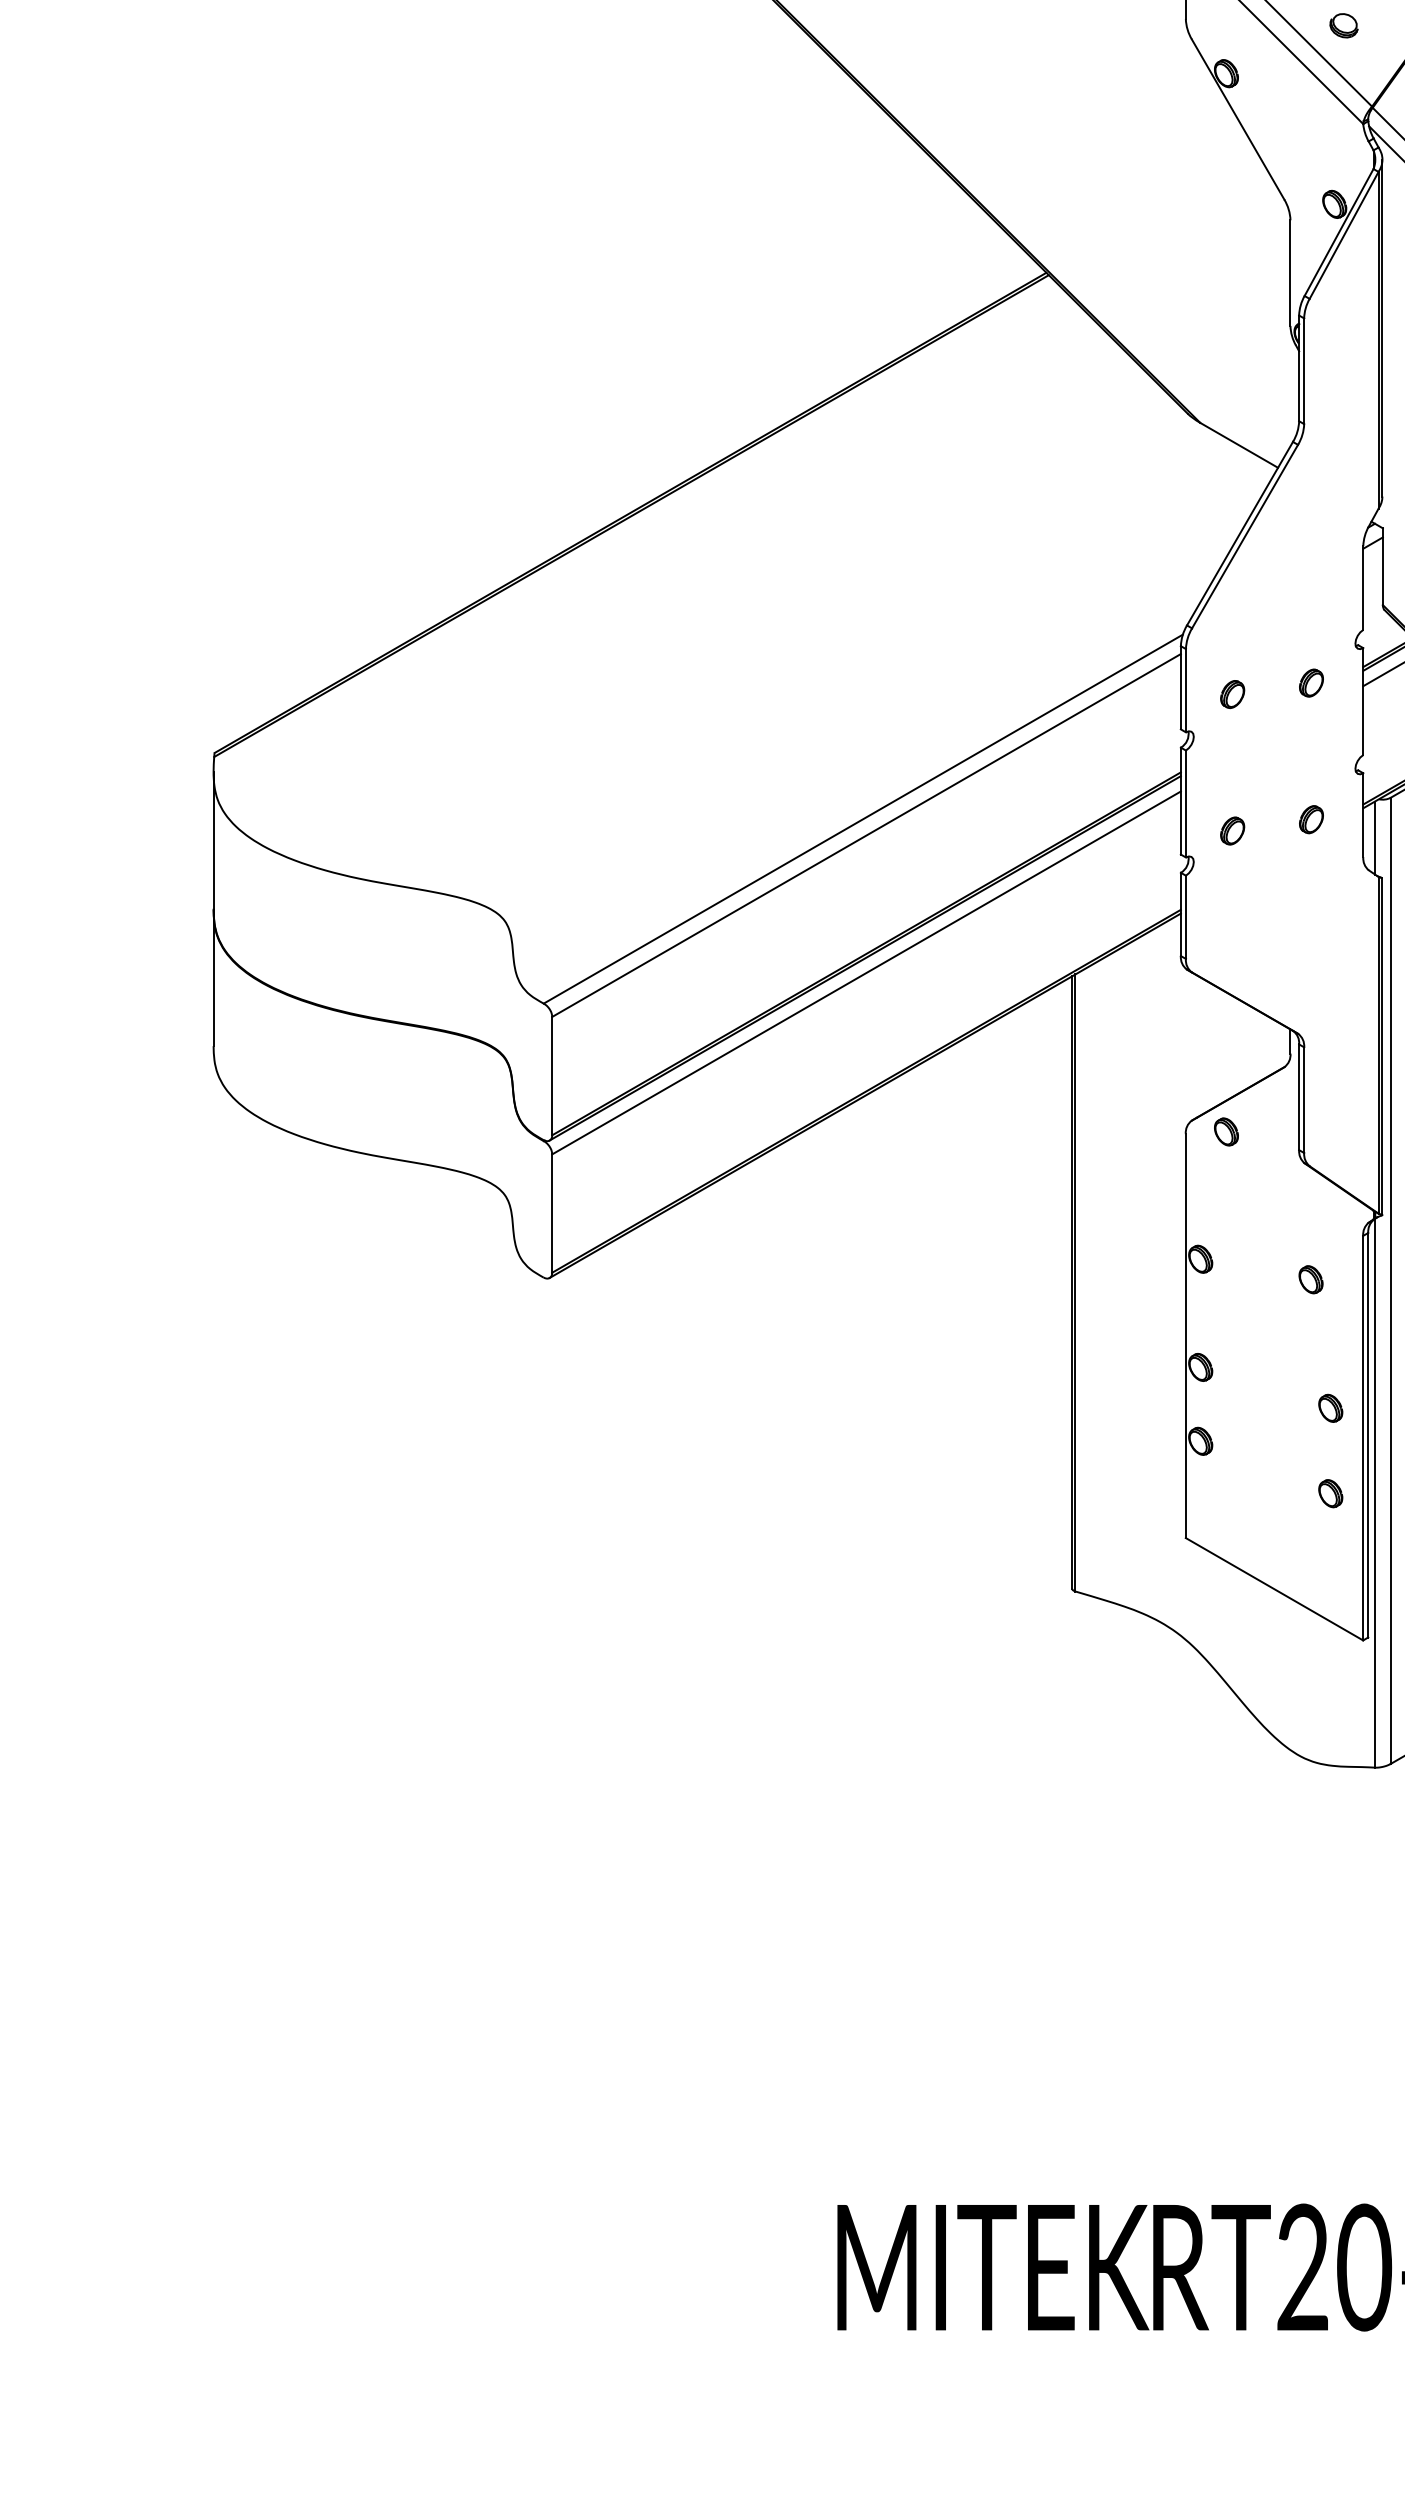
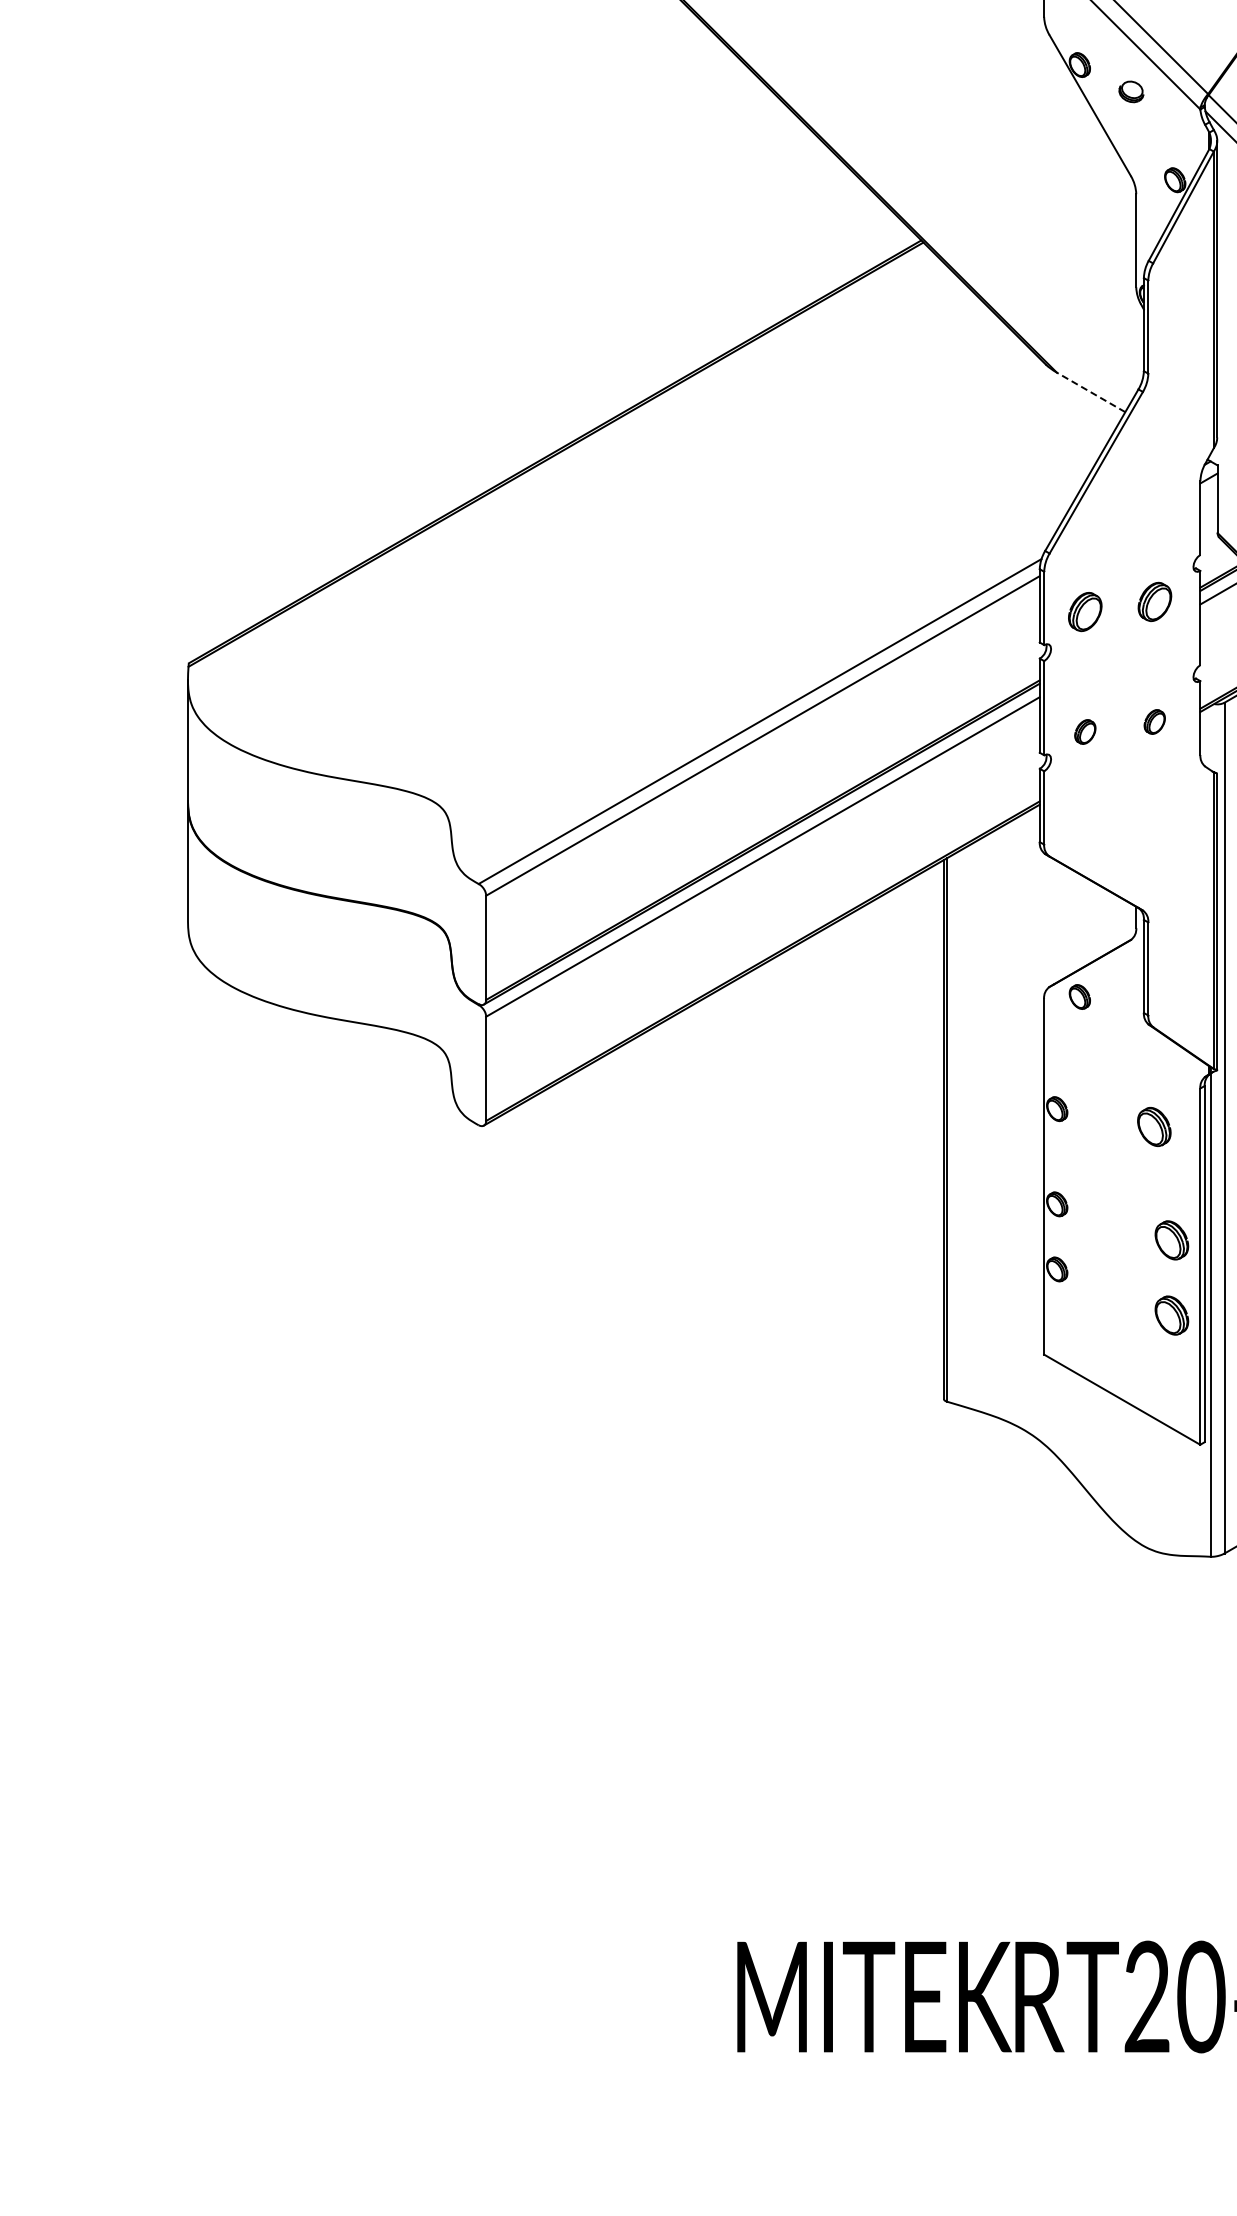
part: (1344, 25) -> (1131, 91), moved
line: (1239, 445) -> (1091, 392), solid -> dashed
part: (1311, 682) -> (1154, 601), size x1.6
part: (1232, 694) -> (1085, 611), size x1.6
line: (1374, 838) -> (1210, 738), removed
part: (1311, 1280) -> (1154, 1127), size x1.6
part: (1330, 1408) -> (1171, 1240), size x1.6
part: (1330, 1493) -> (1171, 1315), size x1.6

